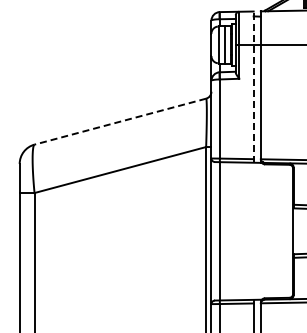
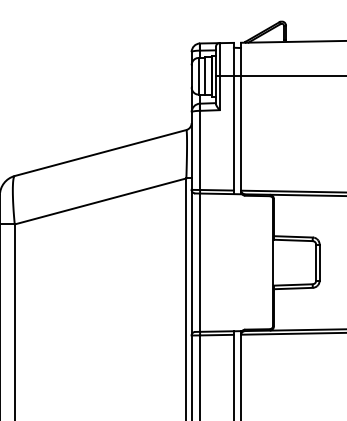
line: (253, 87) -> (233, 118), dashed -> solid
line: (120, 122) -> (100, 153), dashed -> solid

